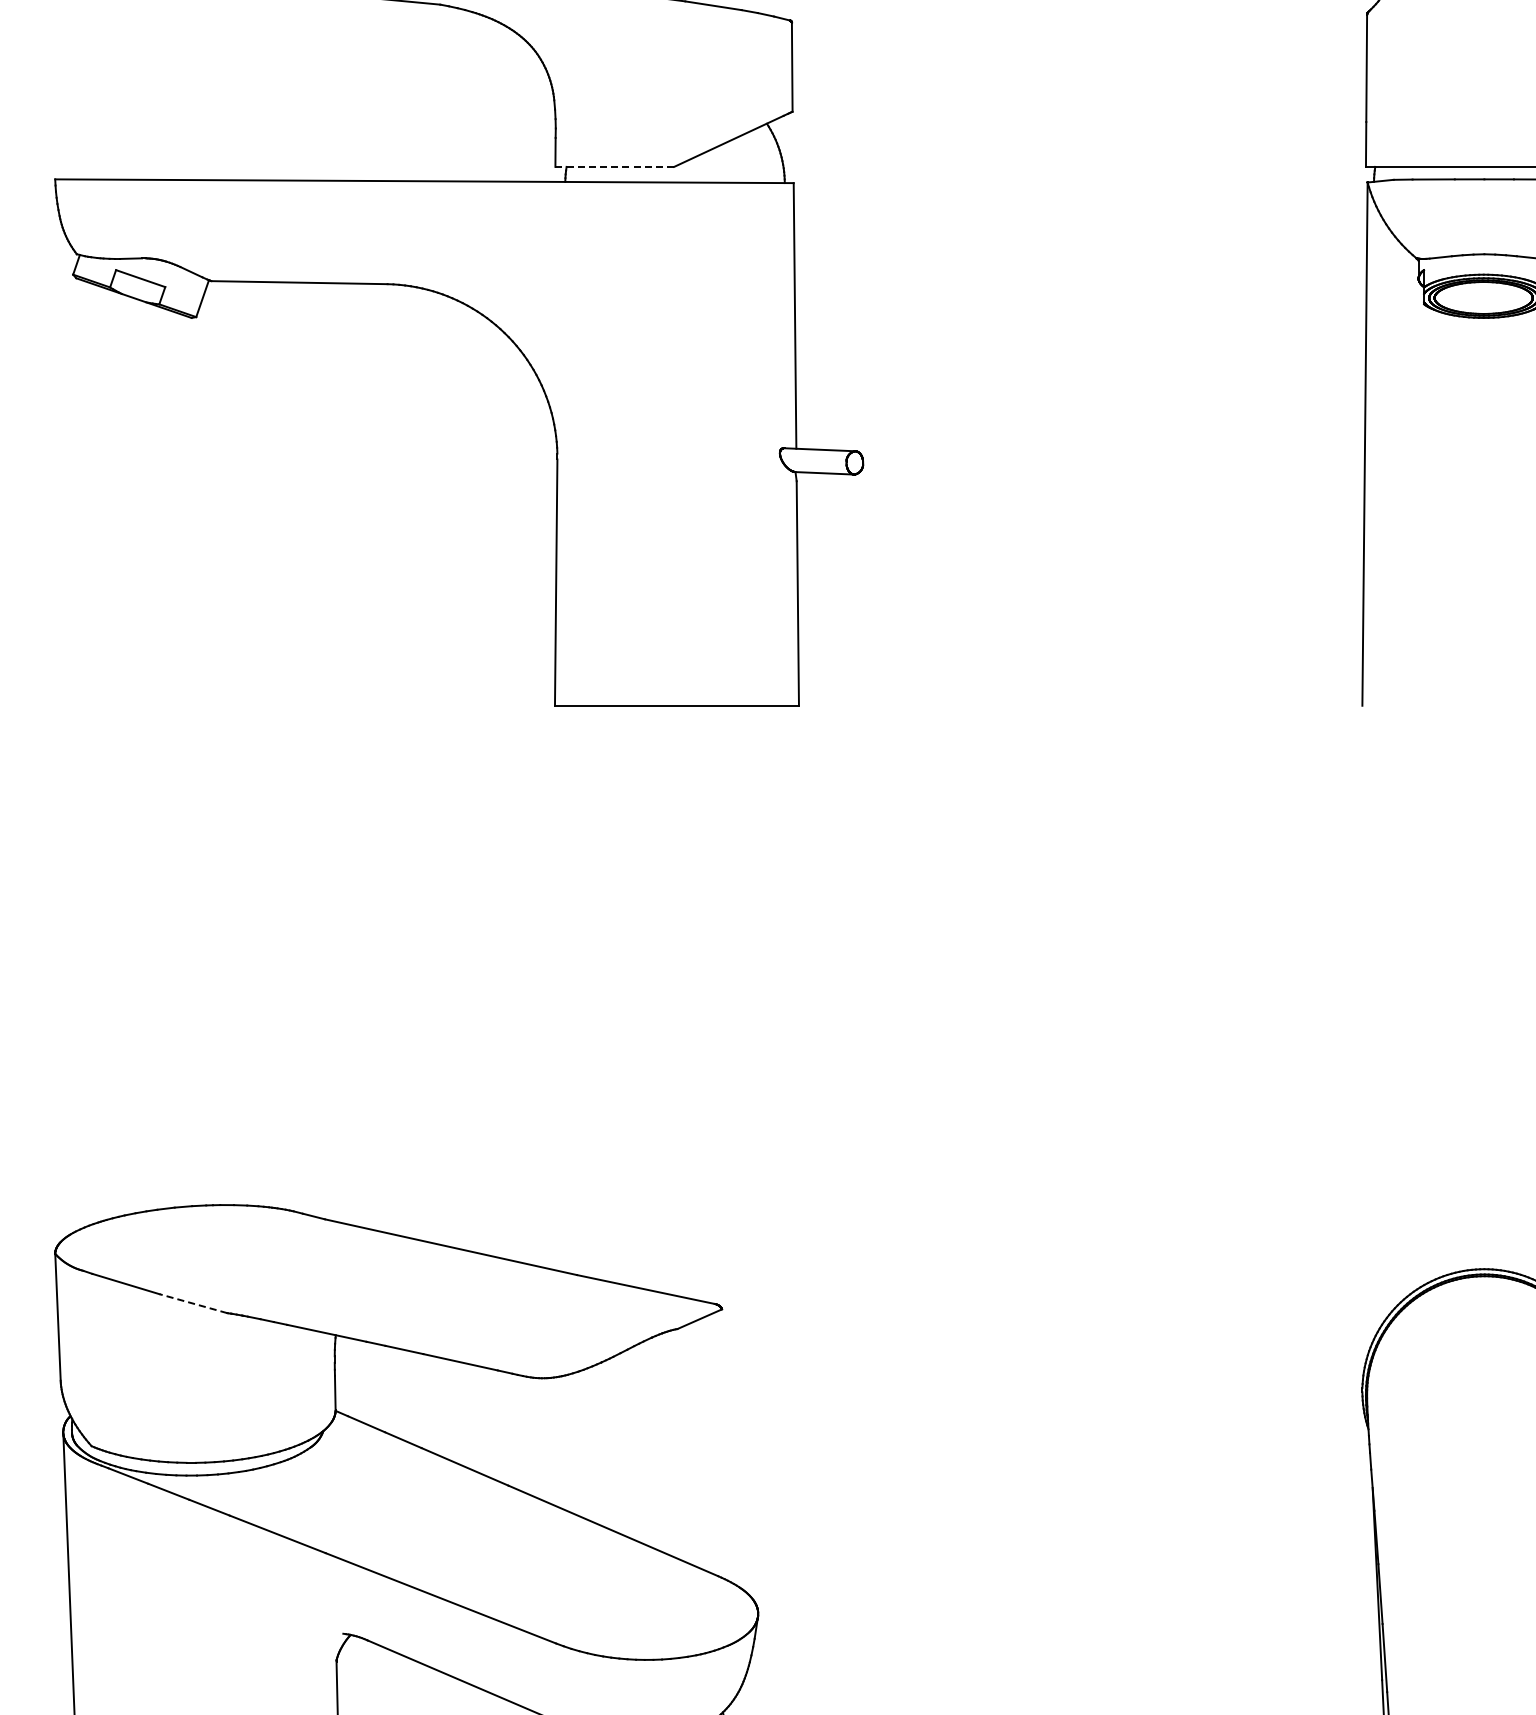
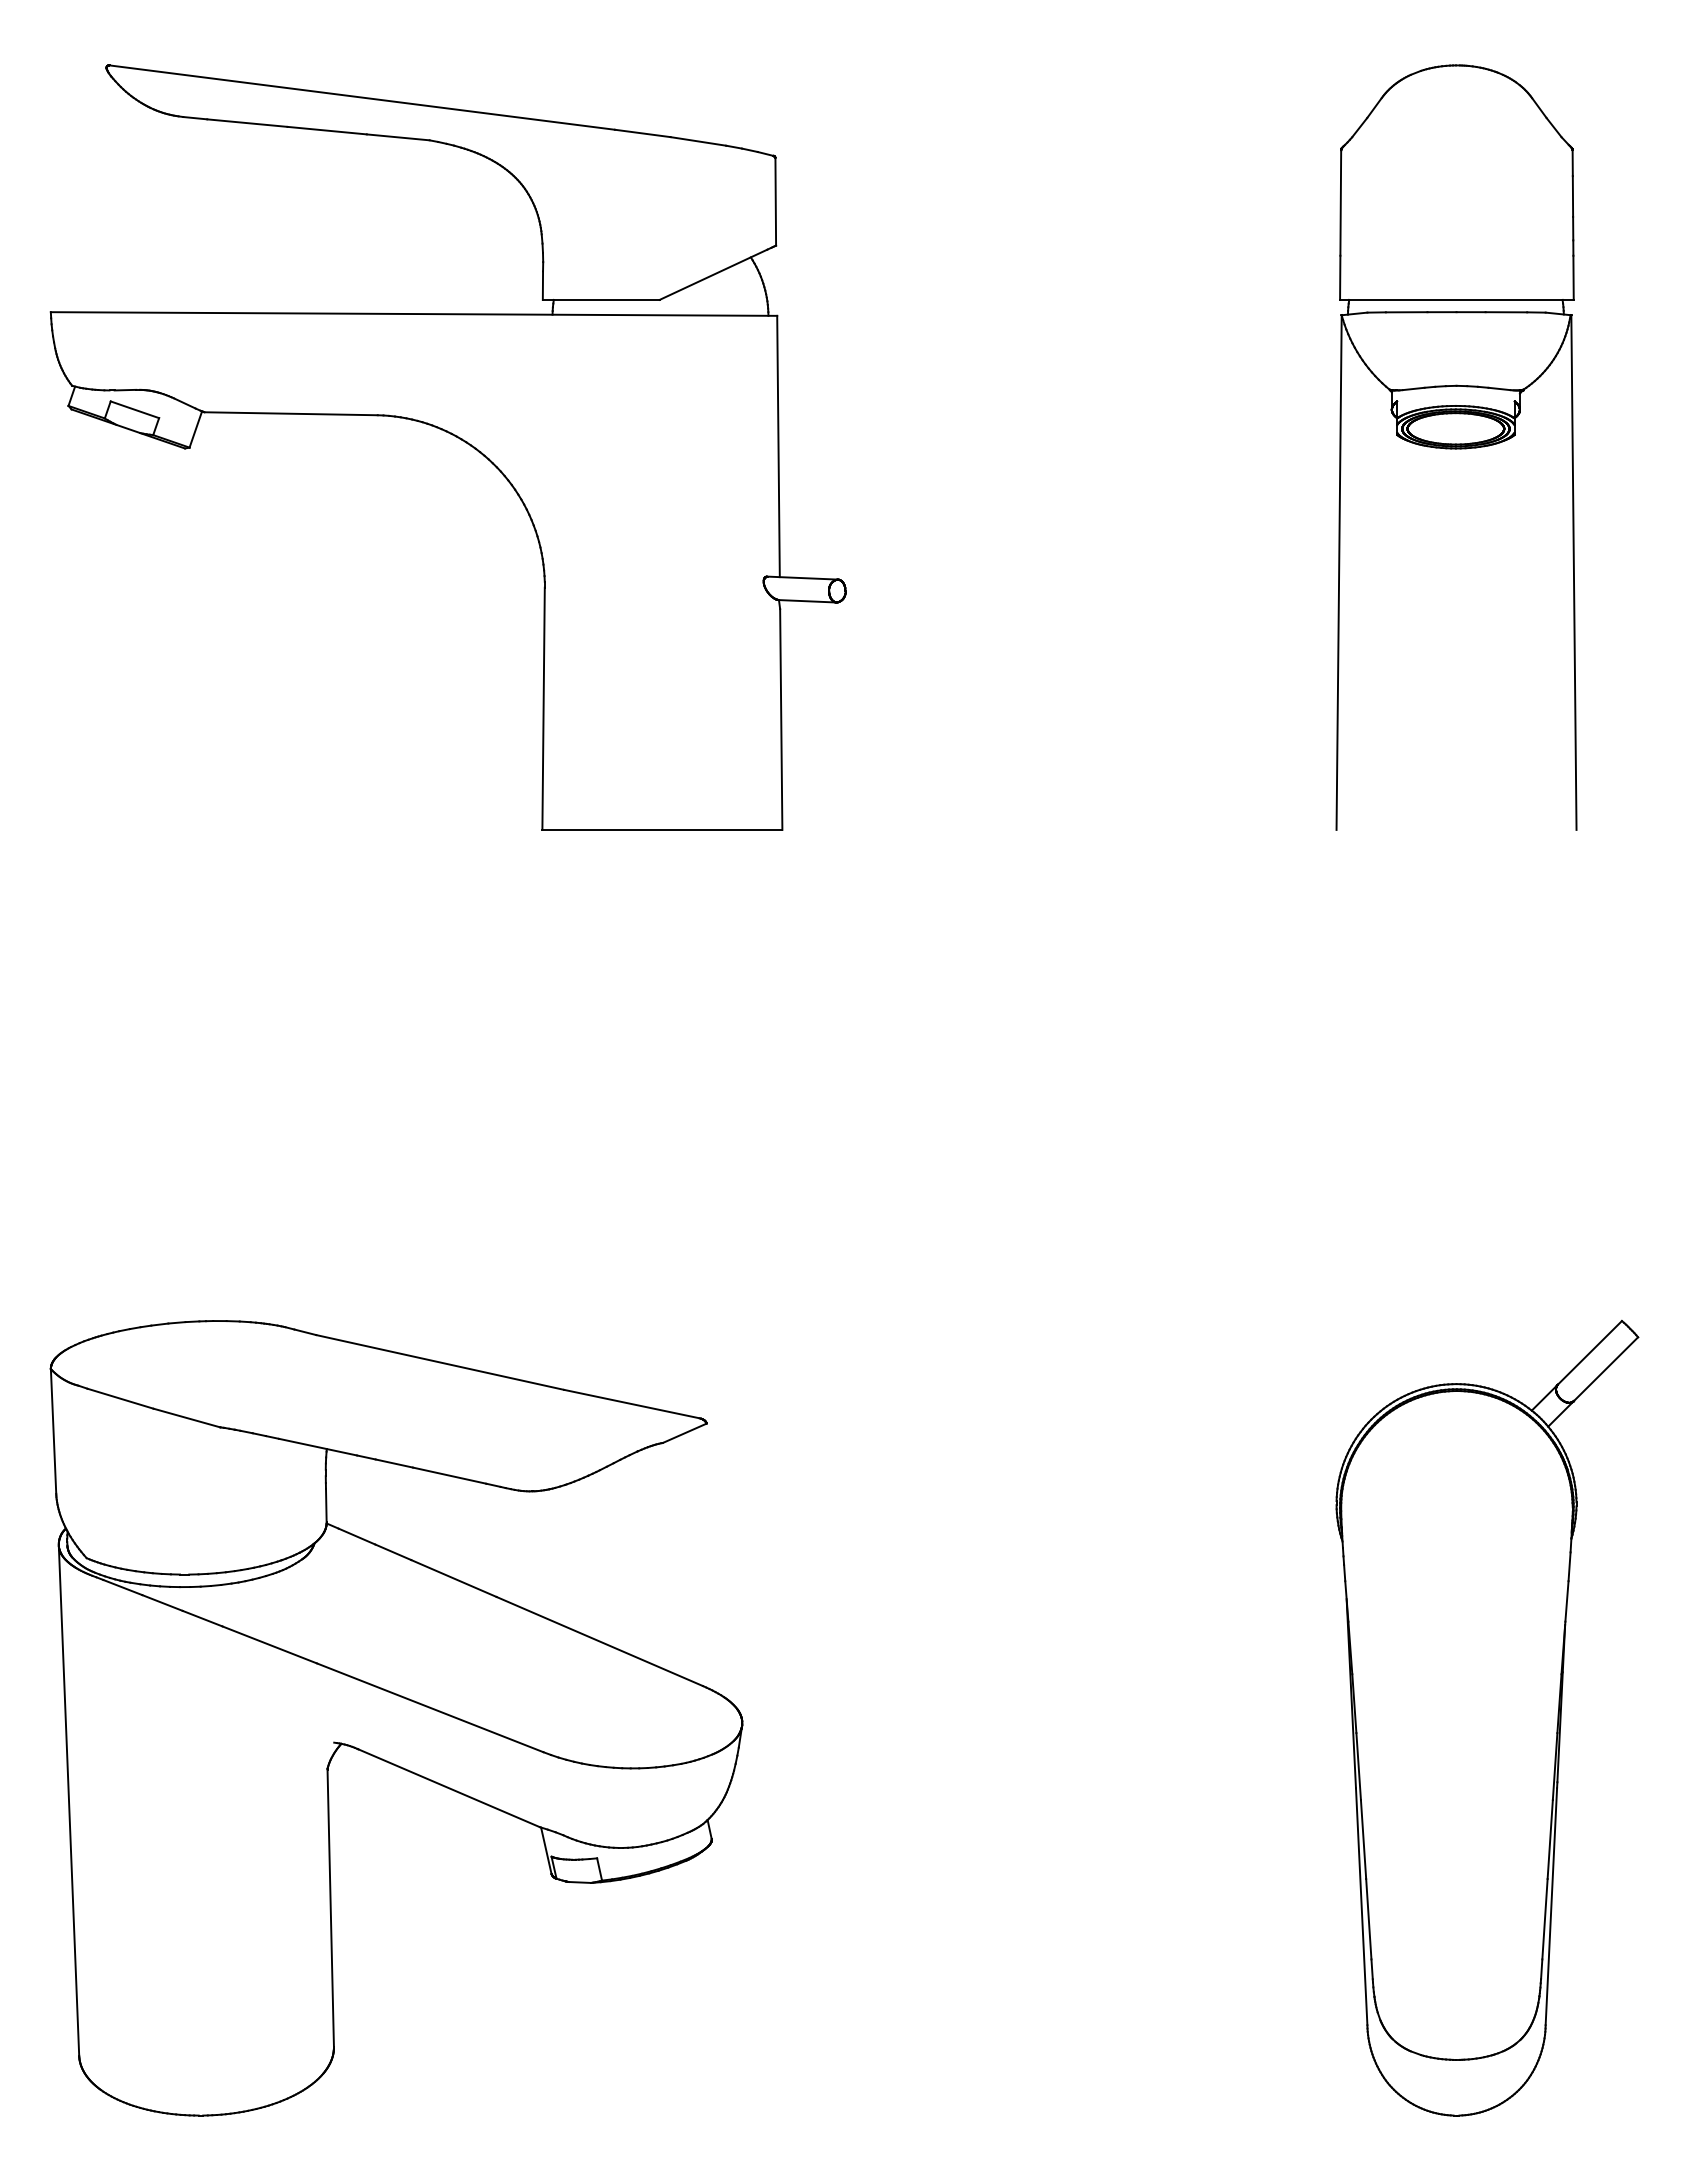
line: (614, 166) -> (600, 299), dashed -> solid
line: (193, 1304) -> (186, 1418), dashed -> solid

